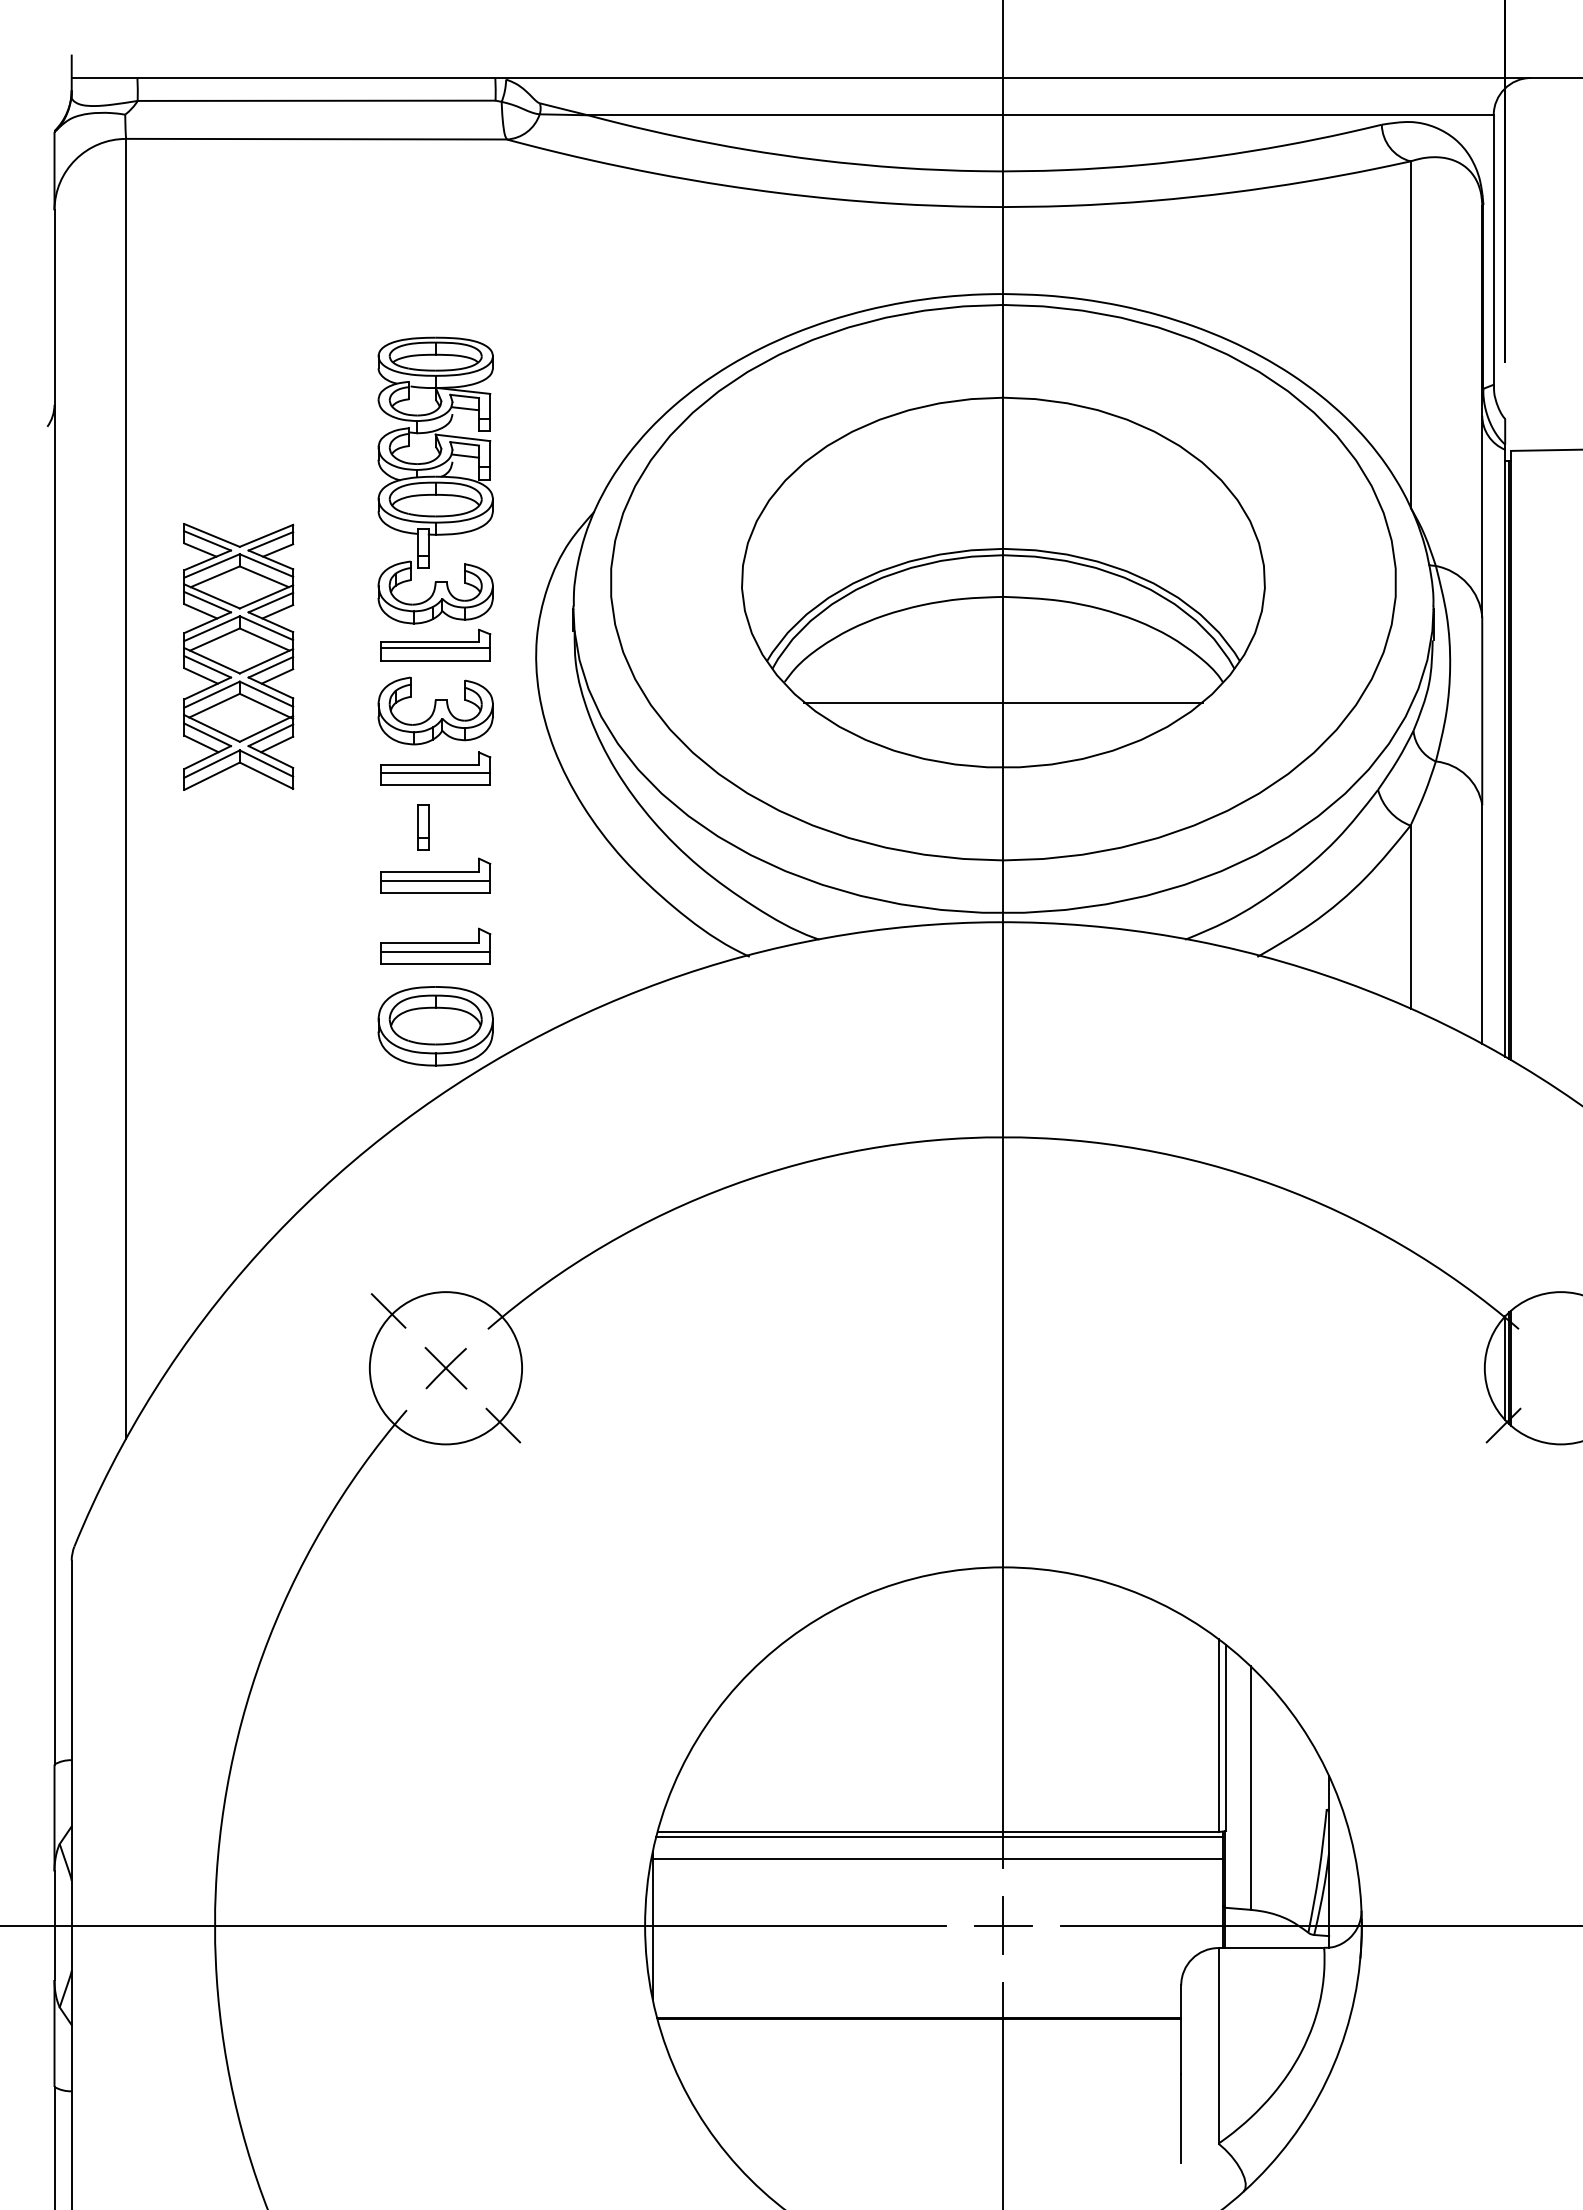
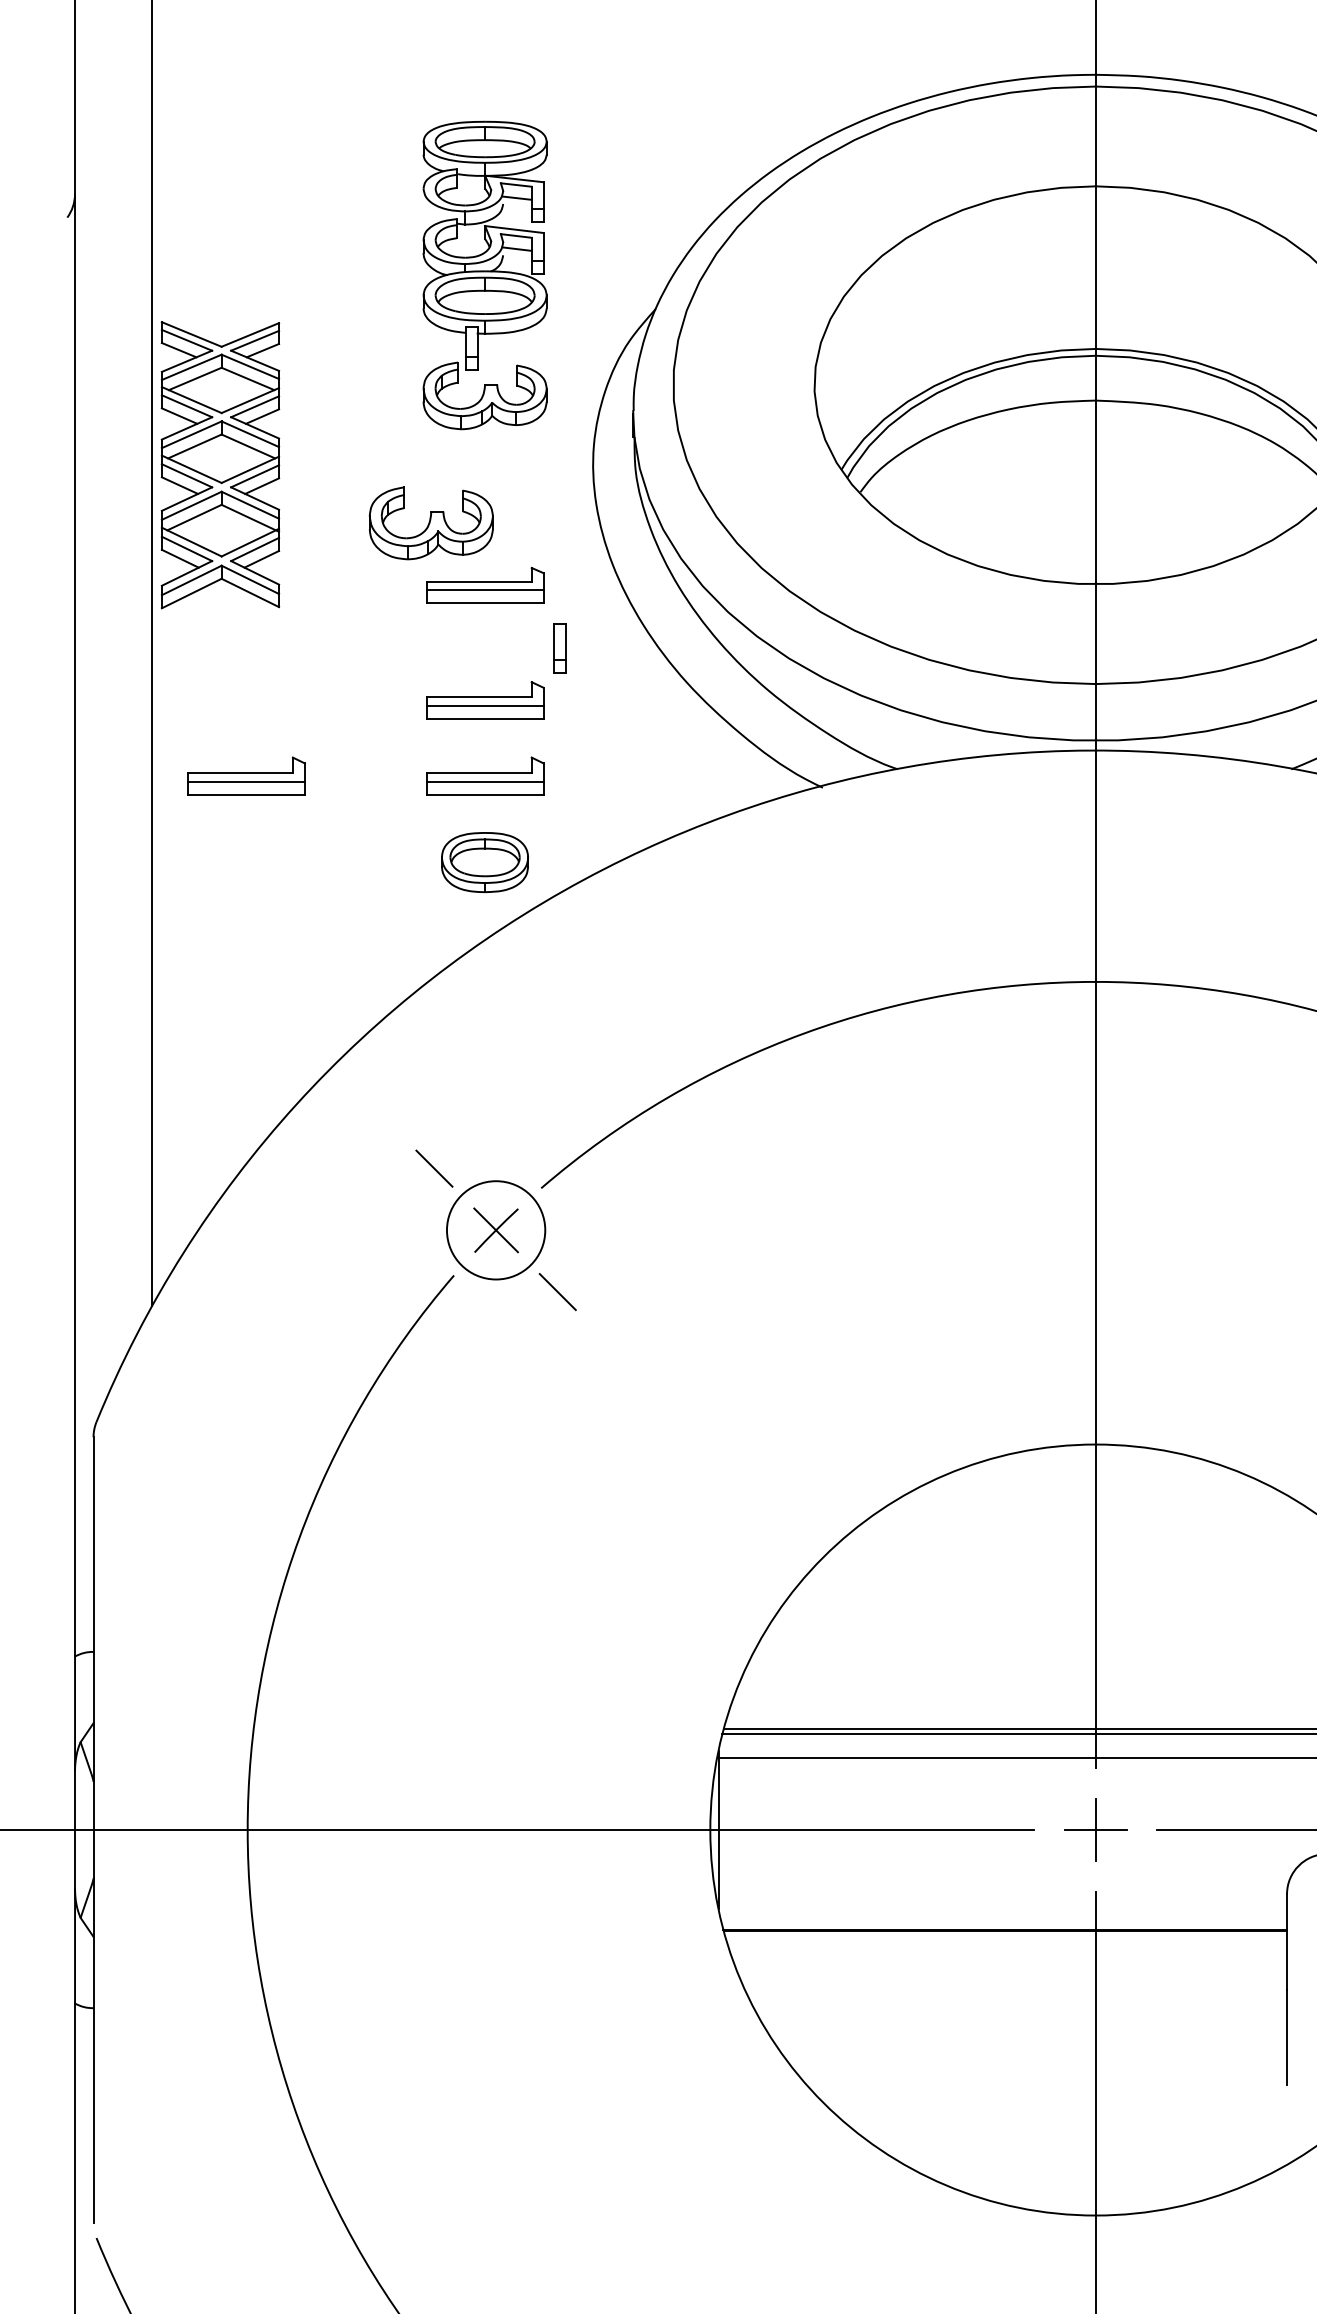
part: (435, 644) -> (484, 451), removed
part: (238, 656) -> (220, 464), moved
line: (1003, 702) -> (1095, 514), removed
part: (435, 710) -> (431, 522), moved
part: (423, 827) -> (560, 648), moved
part: (213, 945) -> (246, 775), added
part: (435, 1026) -> (484, 862), size x0.7
circle: (445, 1368) -> (495, 1230), size x0.6

